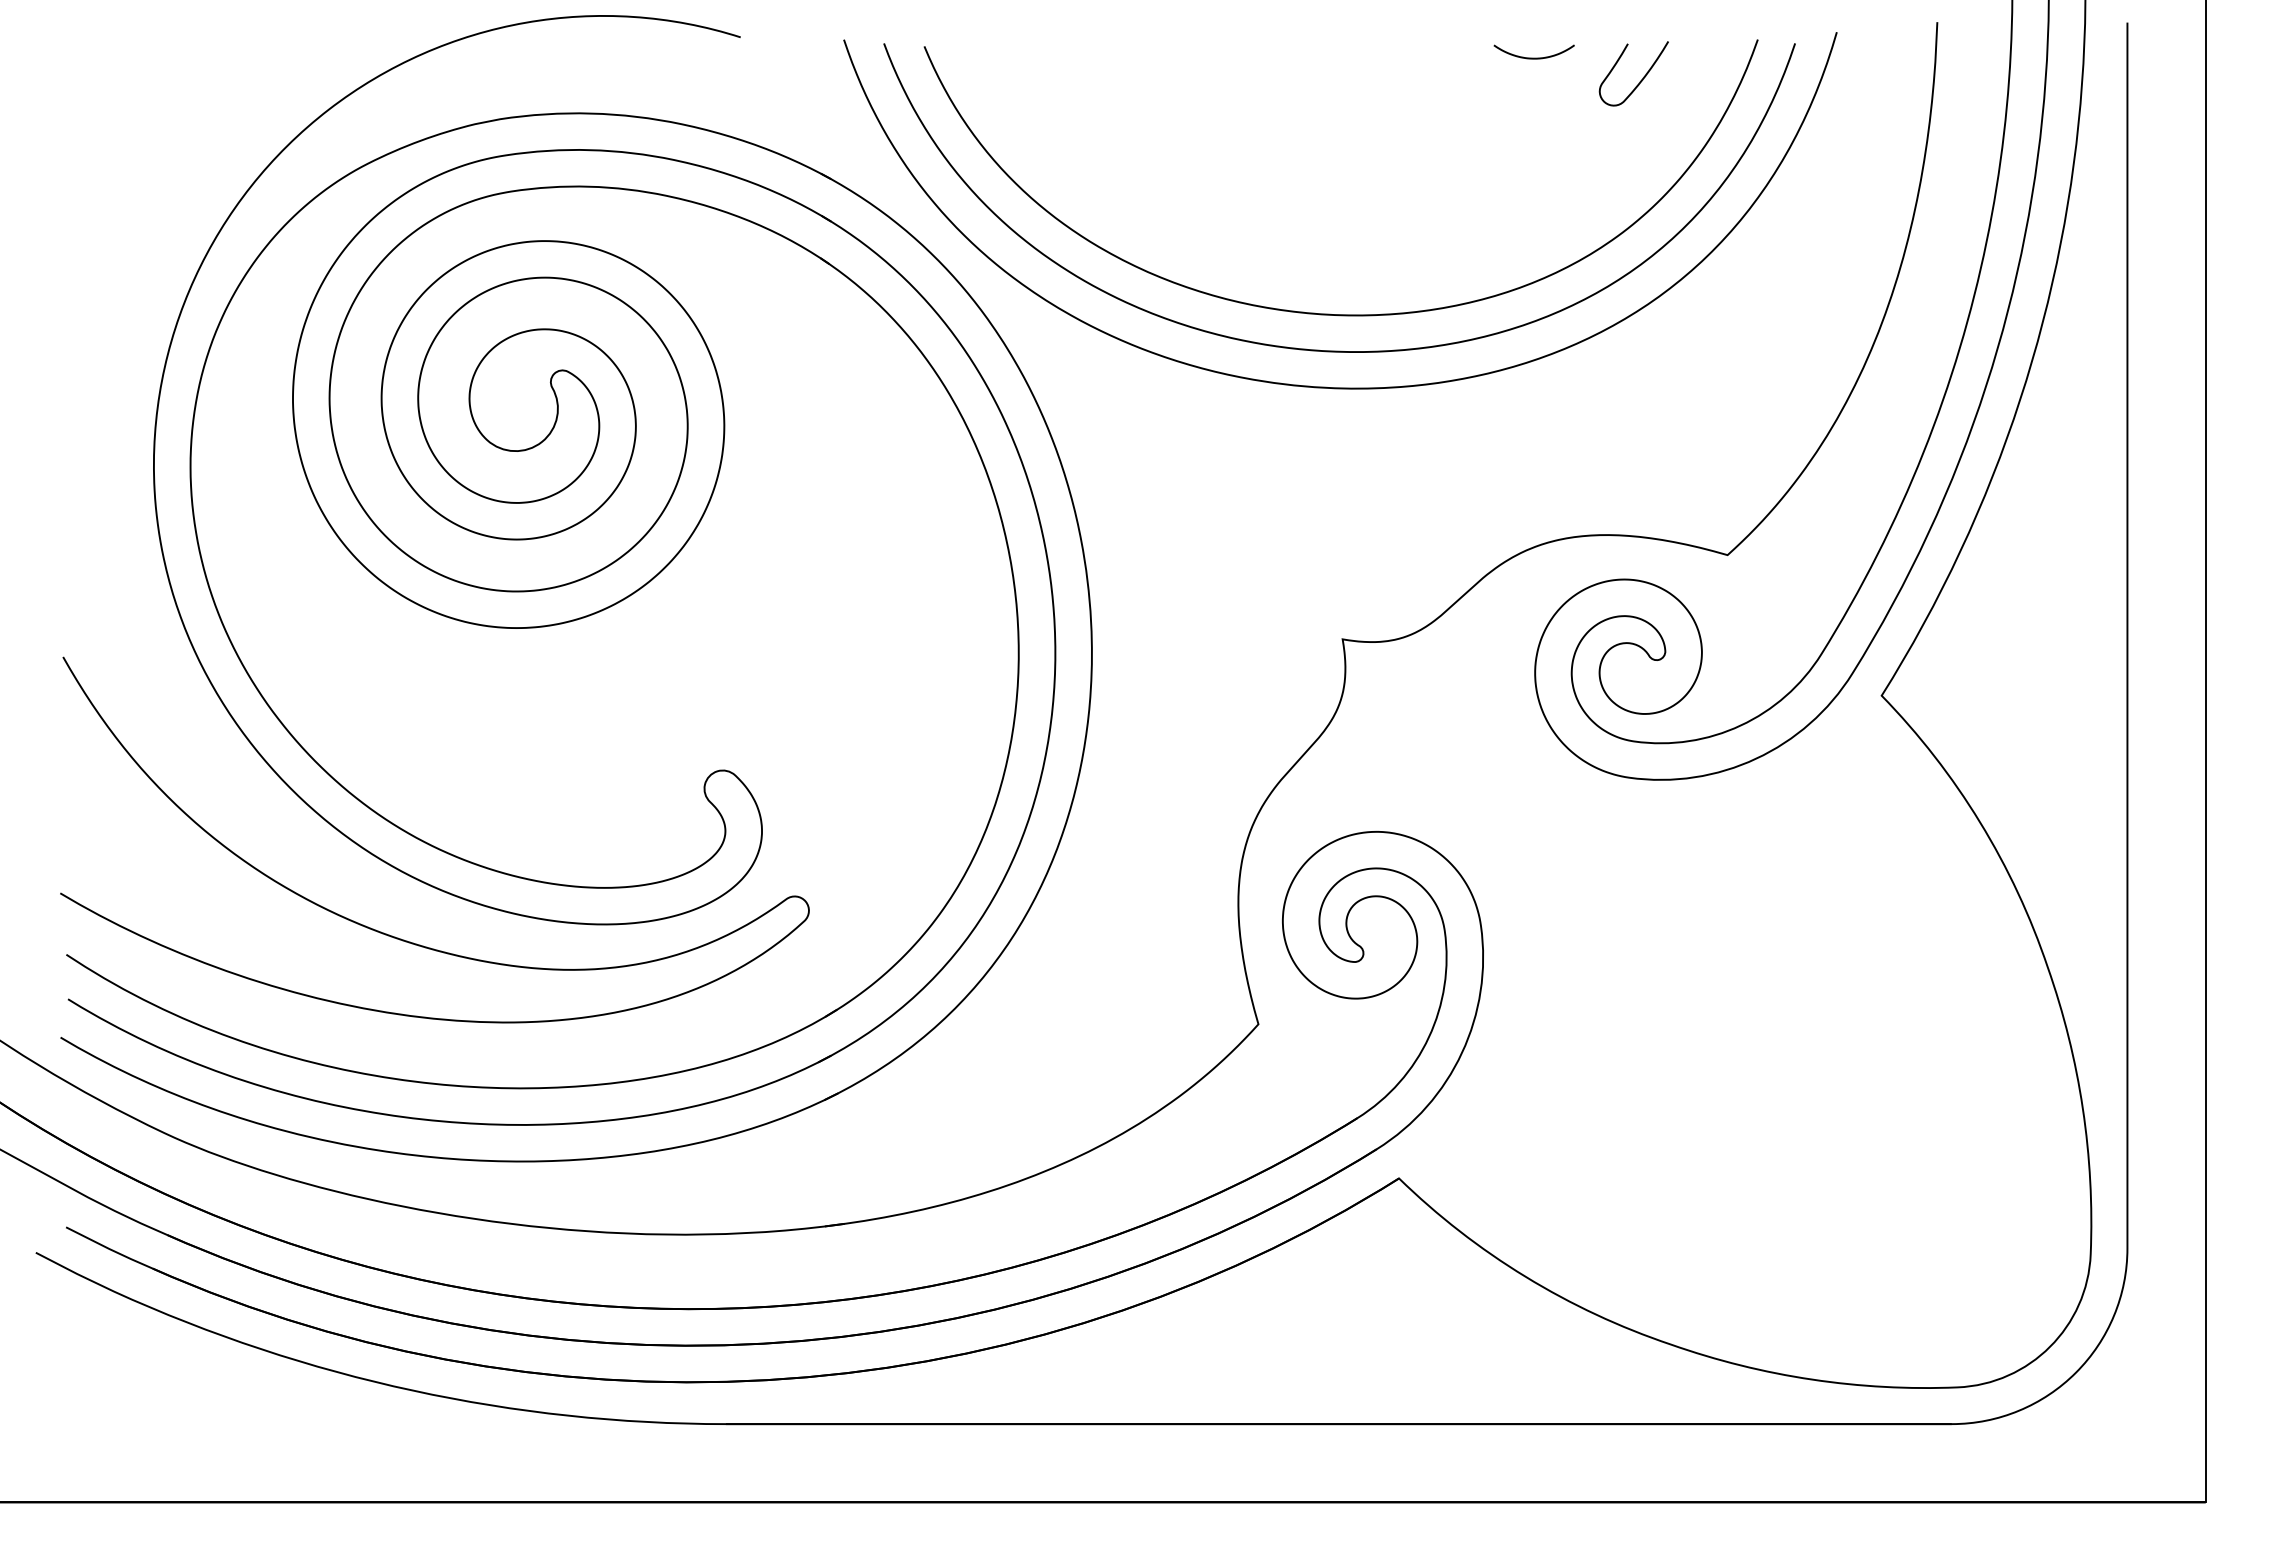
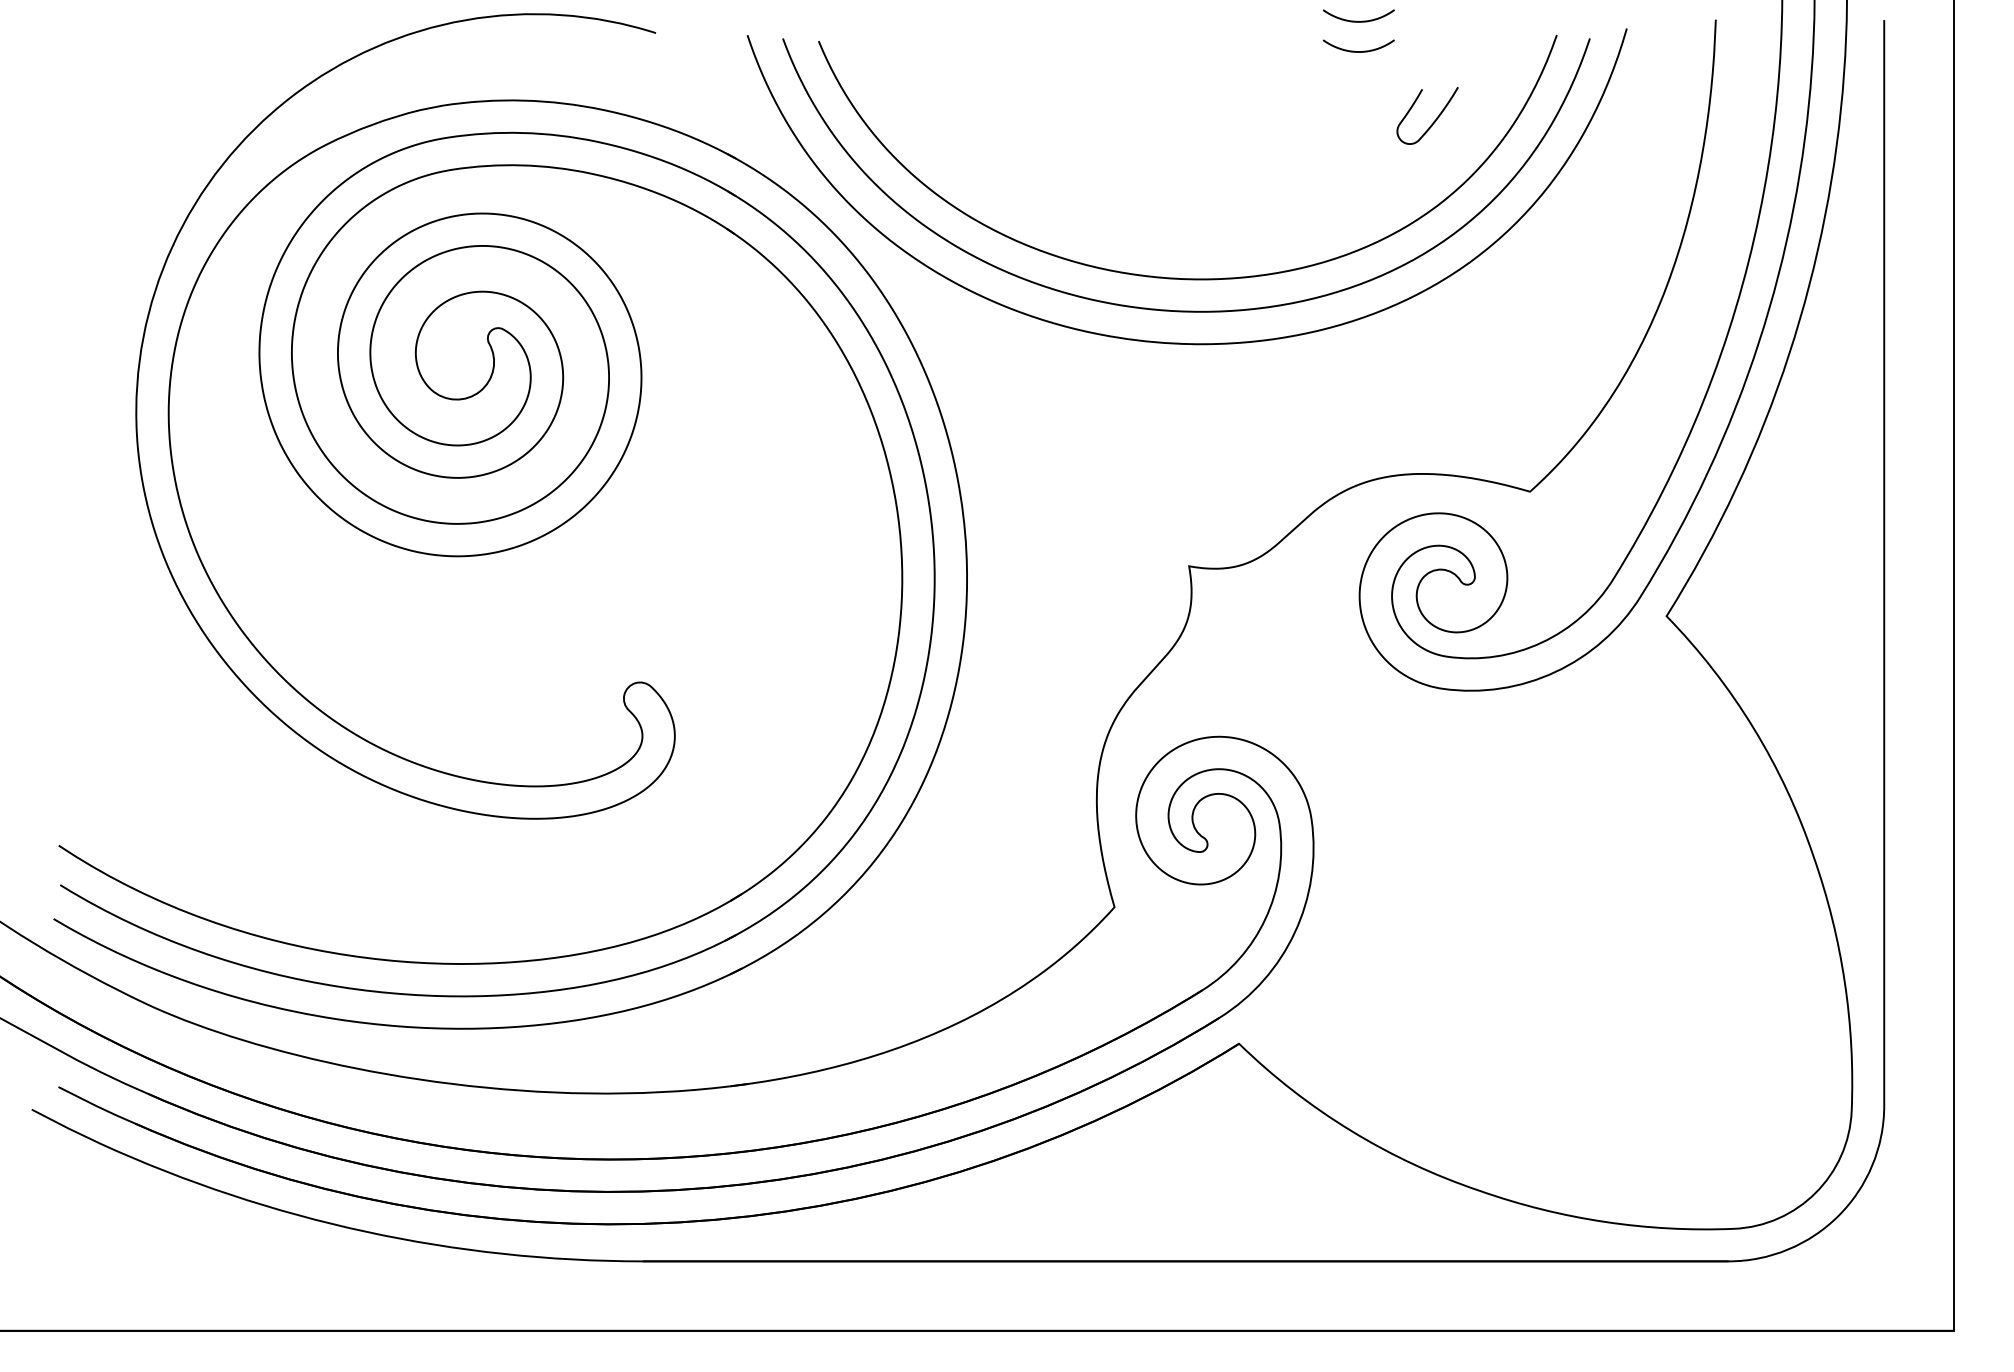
curve: (1533, 23) -> (1358, 20), added
curve: (1640, 80) -> (1433, 121), moved
curve: (401, 938) -> (355, 831), removed

